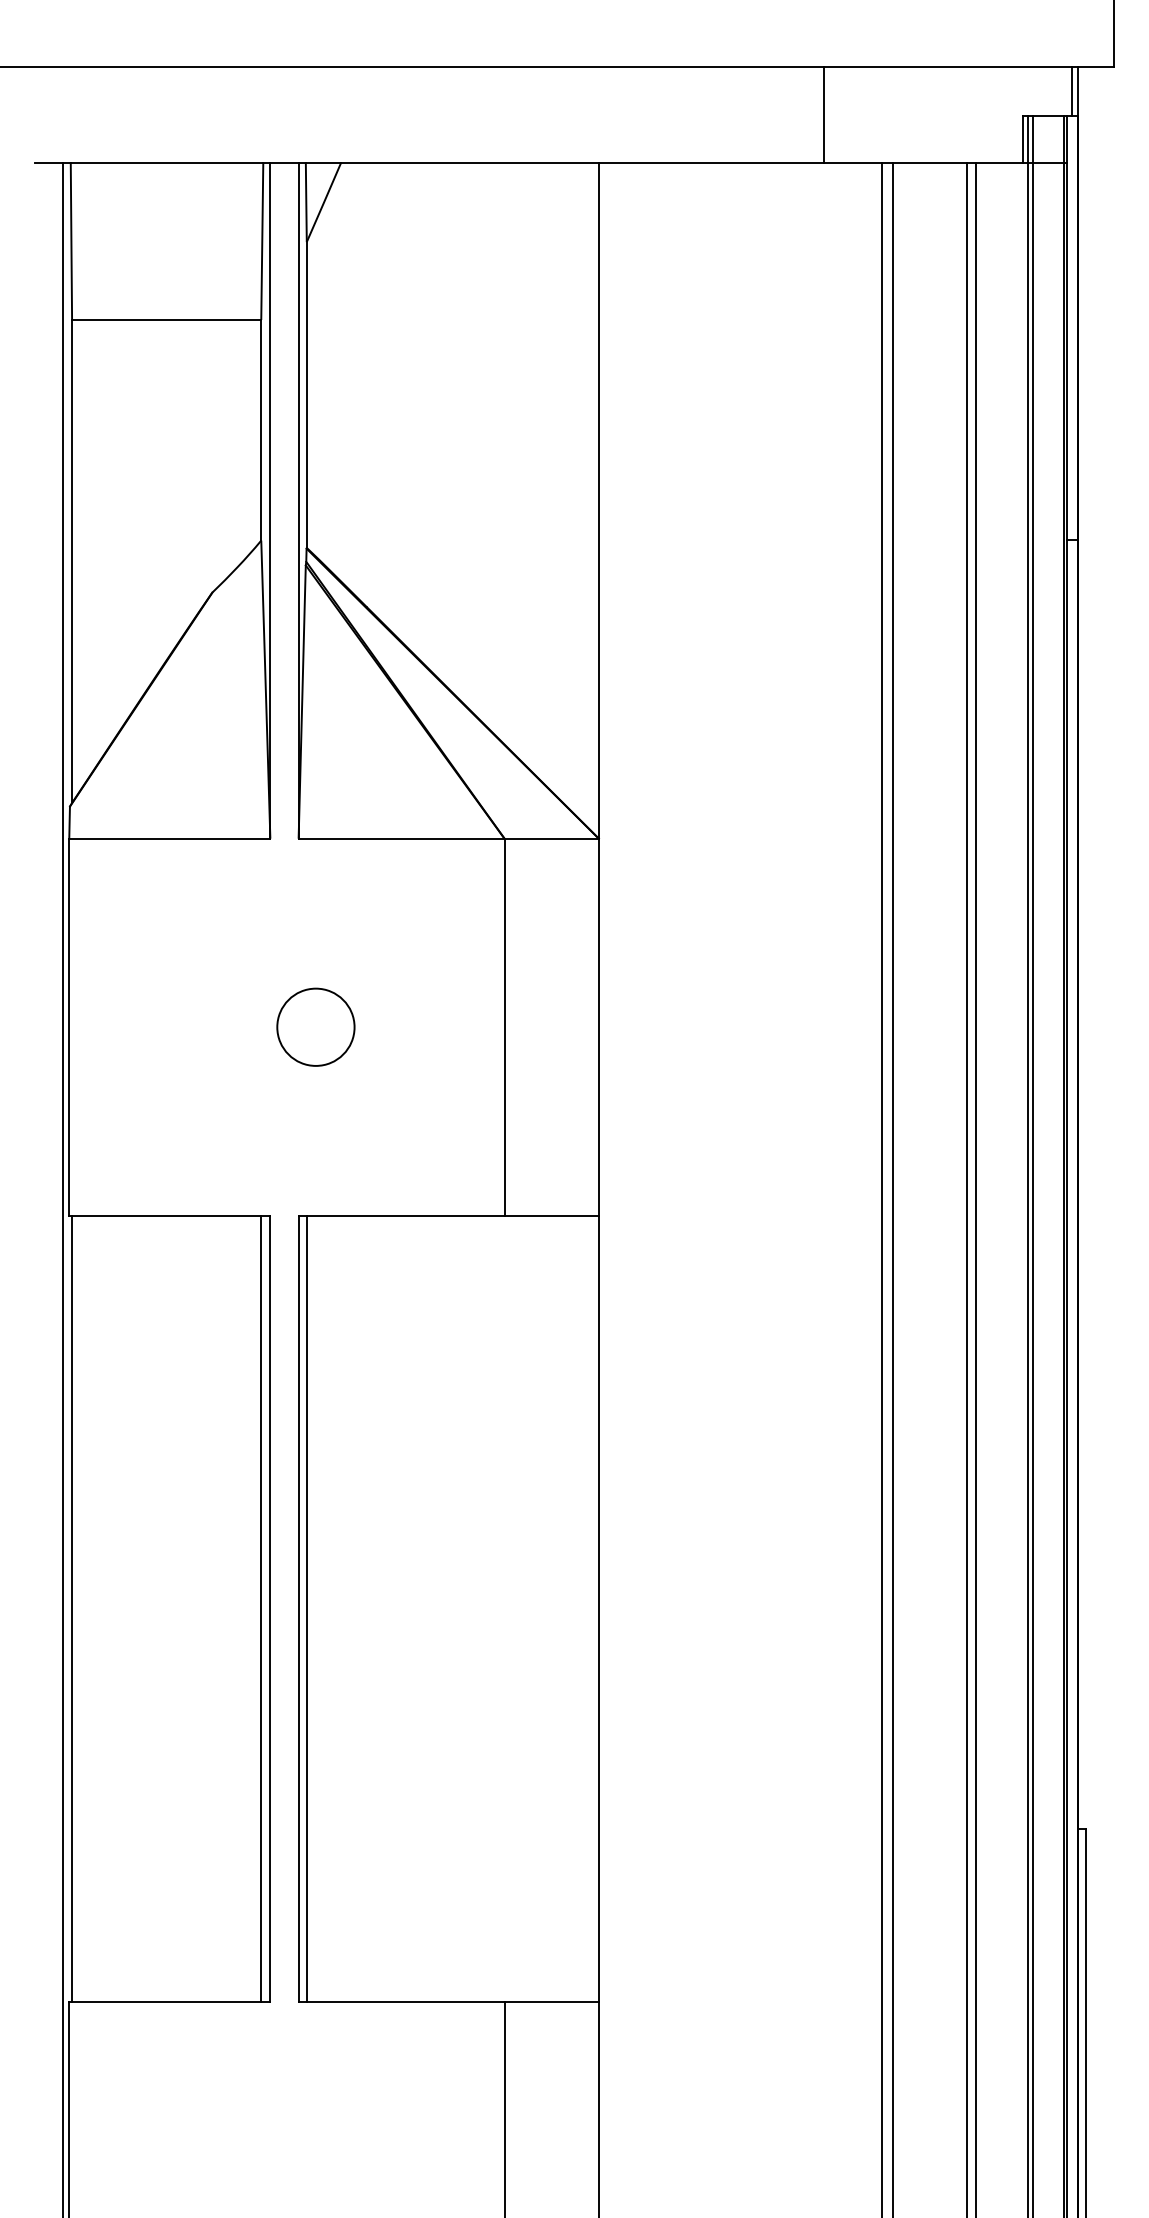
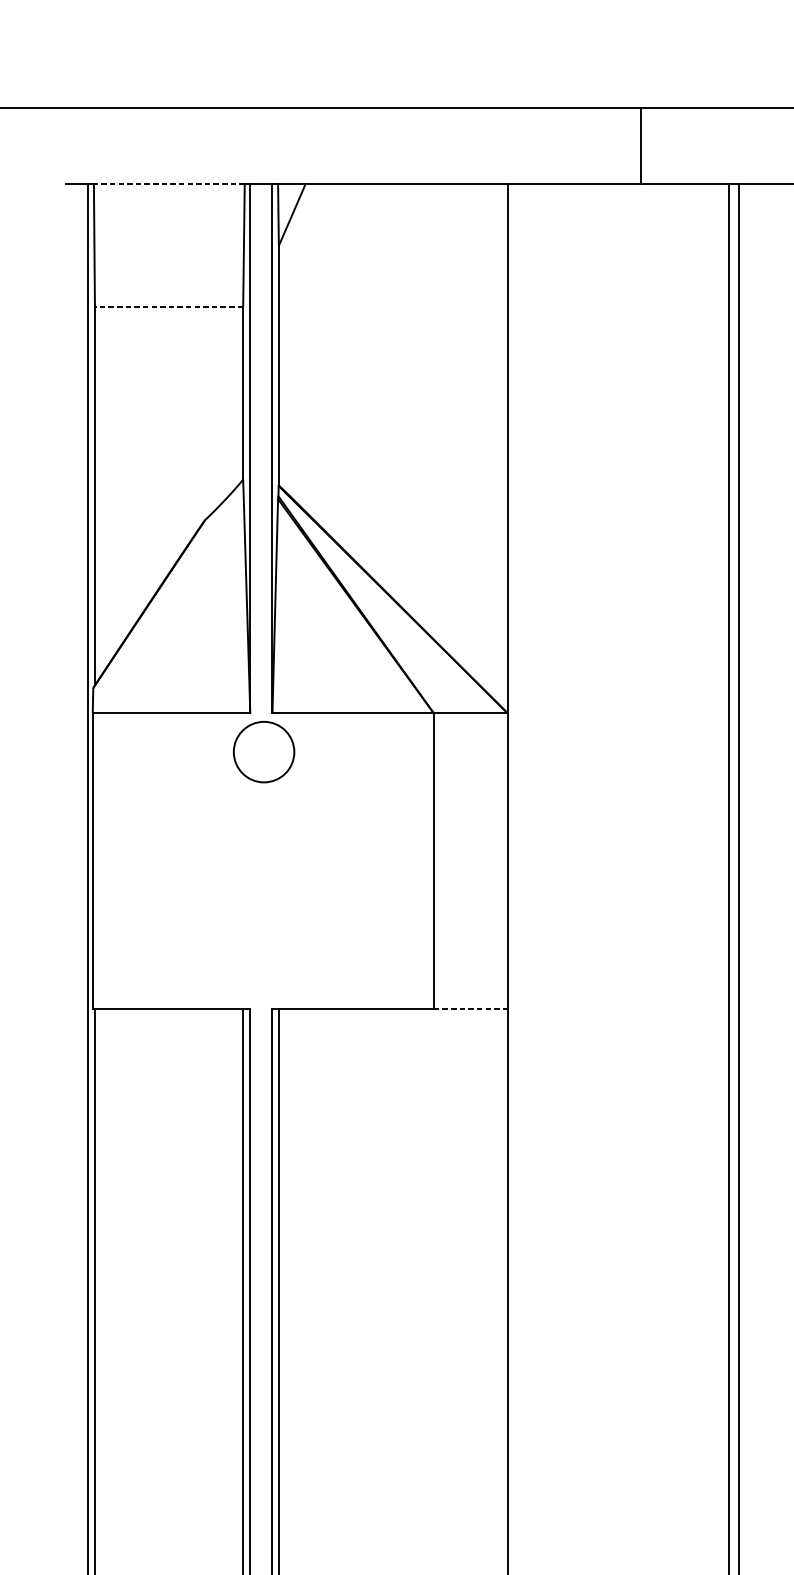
line: (823, 114) -> (641, 145), moved
line: (166, 162) -> (168, 183), solid -> dashed
line: (166, 319) -> (168, 306), solid -> dashed
circle: (315, 1026) -> (263, 751), moved
line: (552, 1215) -> (471, 1008), solid -> dashed

